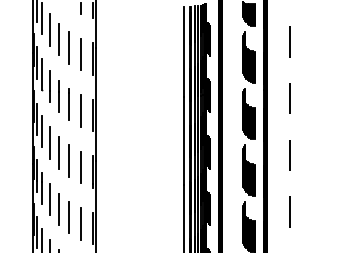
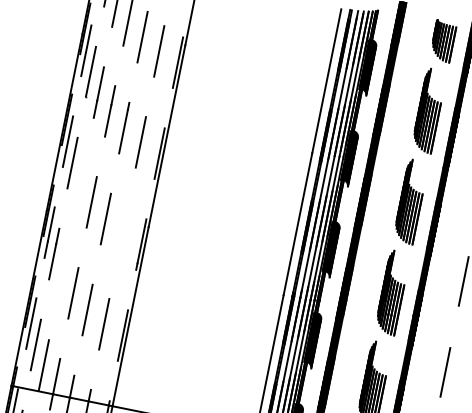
line: (49, 142) -> (80, 182), removed
line: (80, 167) -> (122, 233), removed
line: (49, 199) -> (62, 274), removed

